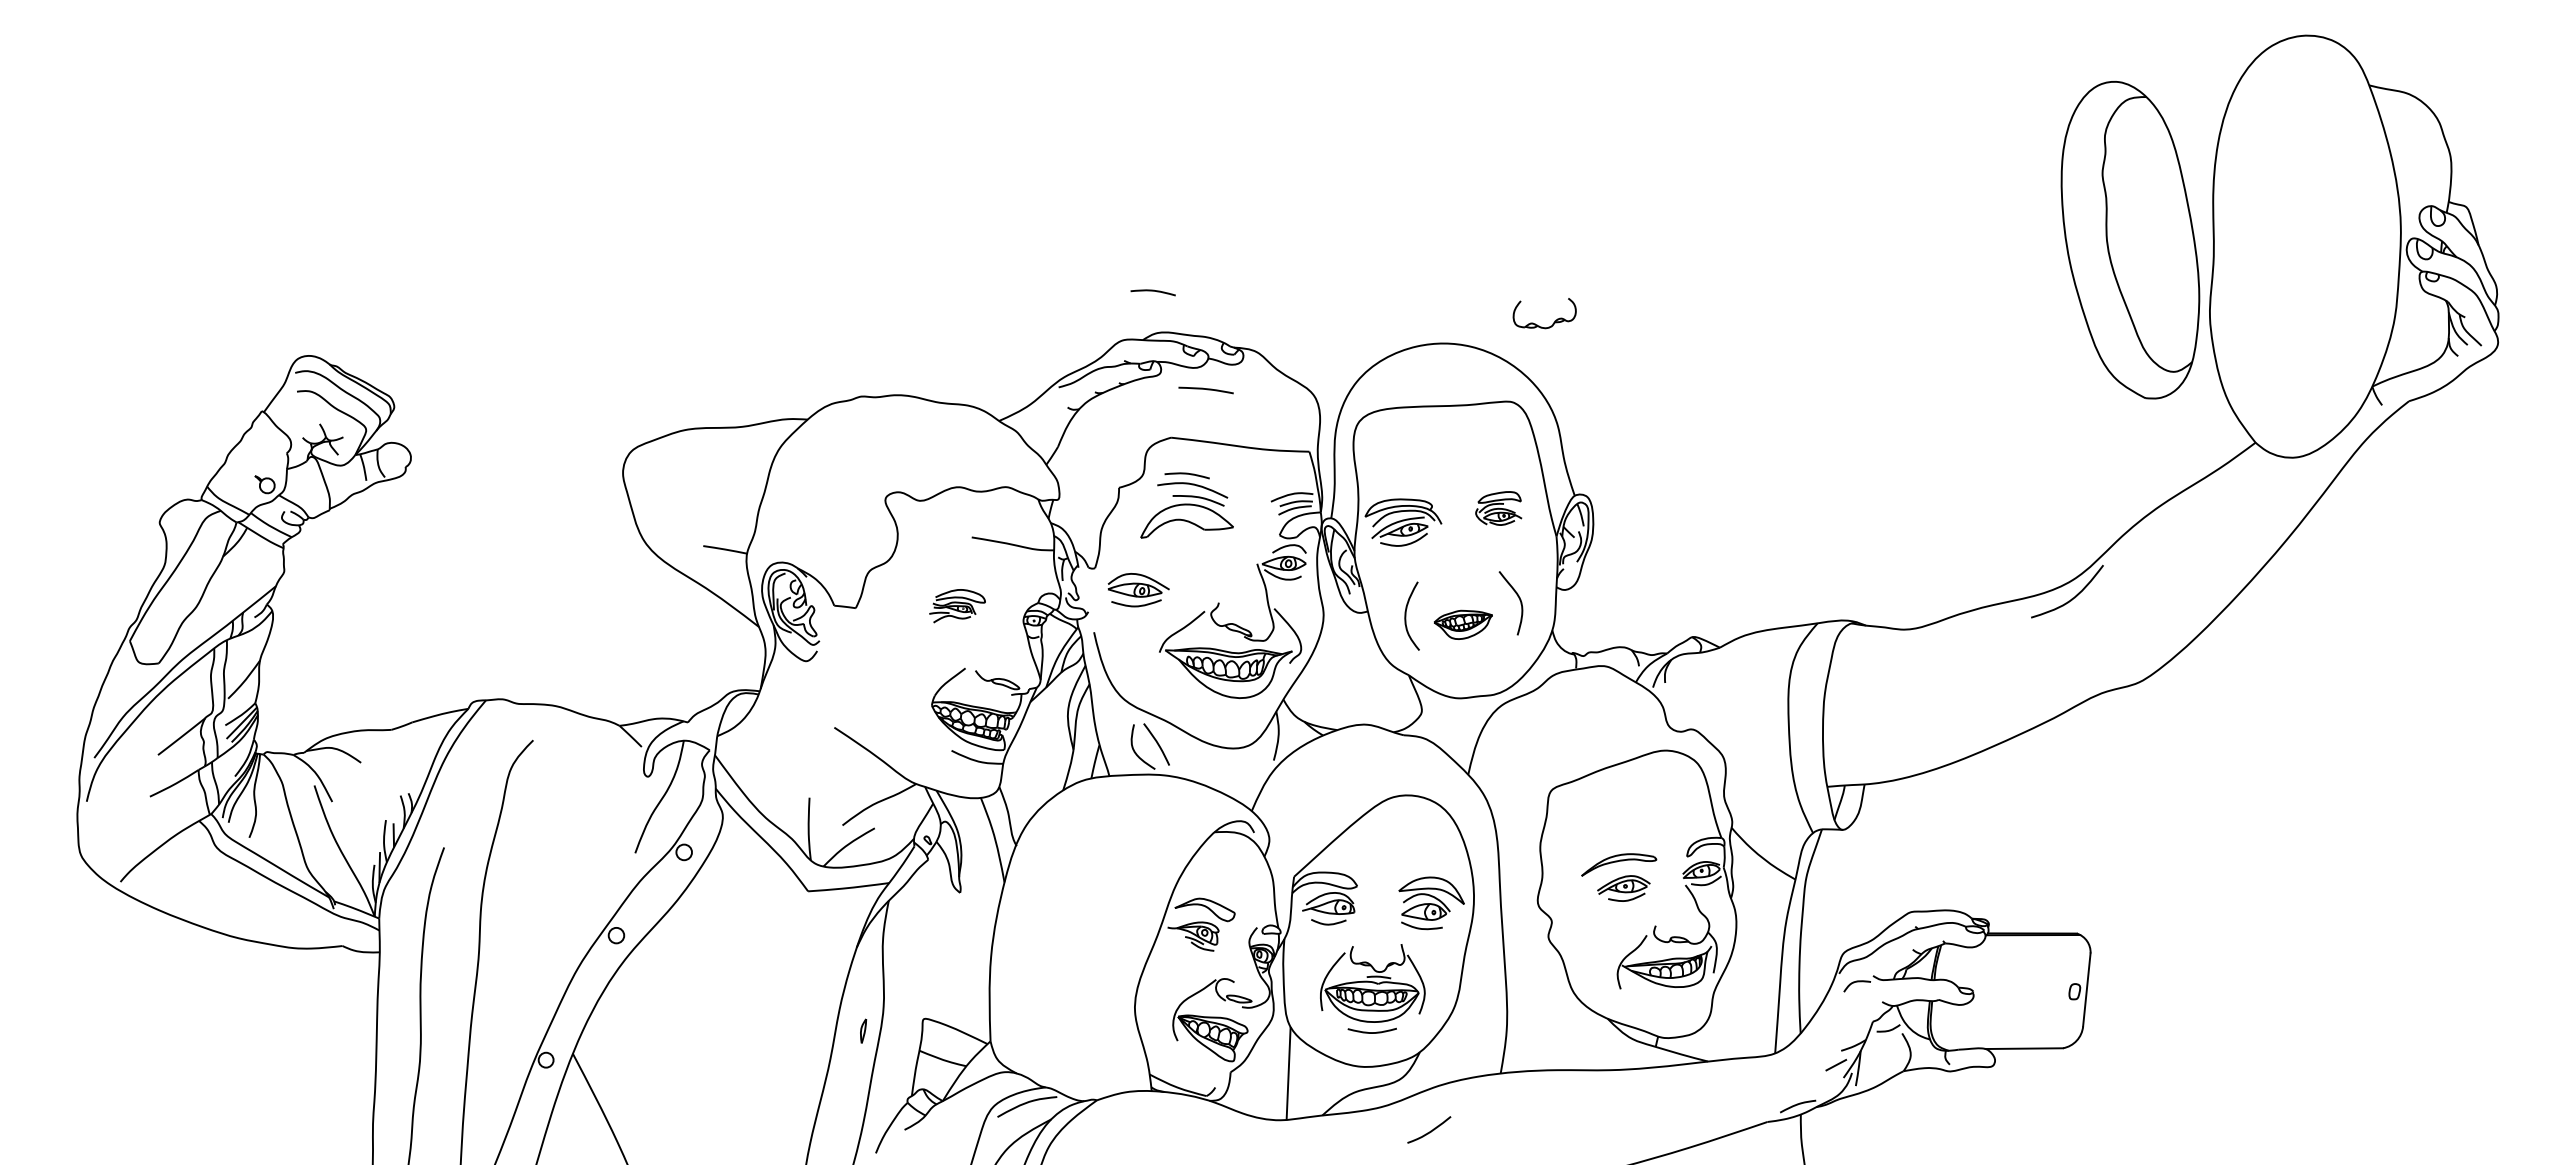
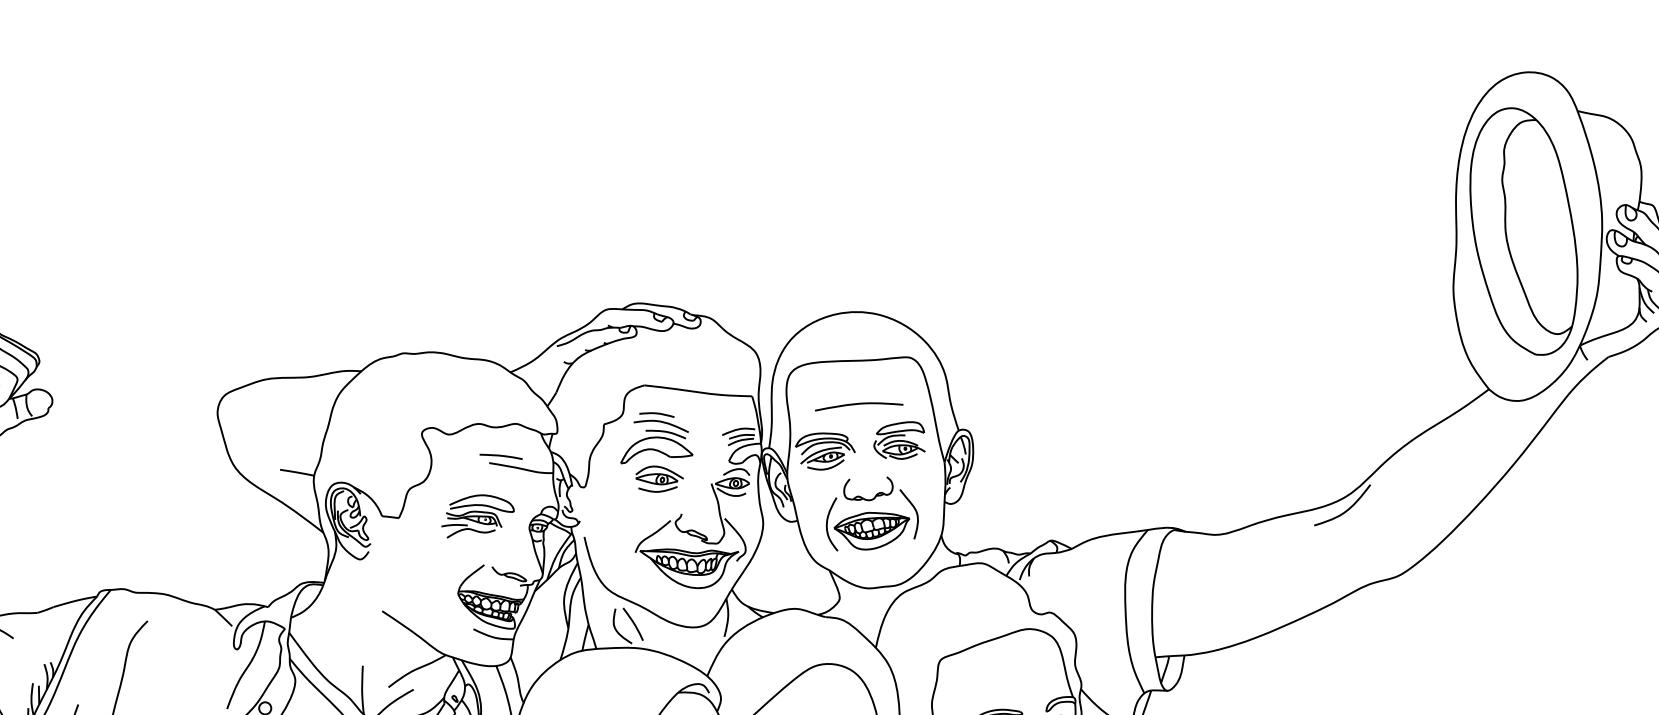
part: (2130, 240) -> (1524, 231), moved
curve: (1152, 291) -> (629, 271), removed
part: (1554, 320) -> (876, 494), moved
curve: (1205, 389) -> (500, 456), moved
curve: (1446, 462) -> (858, 404), added
part: (1498, 508) -> (899, 440), size x1.43
part: (1138, 590) -> (659, 479), moved
part: (957, 606) -> (478, 516), size x1.67
part: (1463, 624) -> (872, 530), size x1.67

